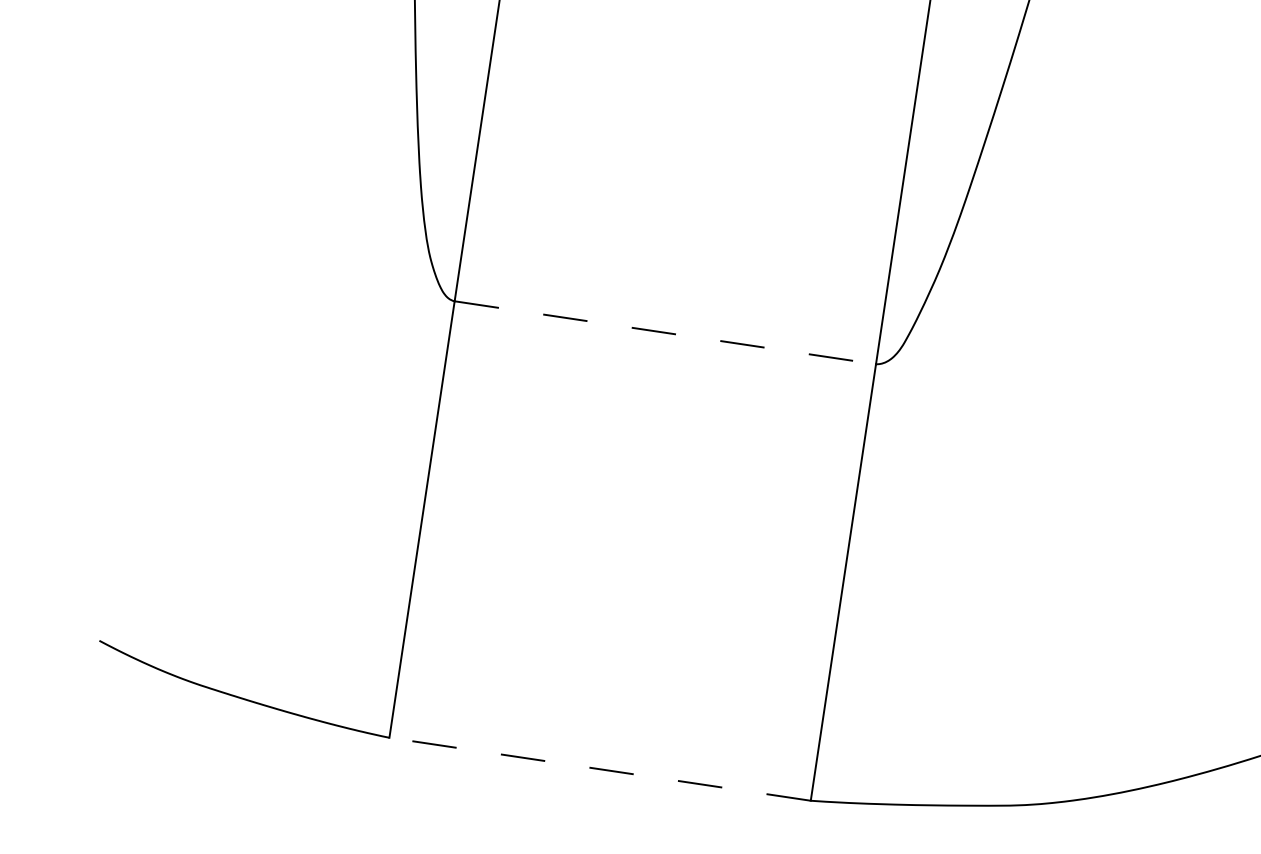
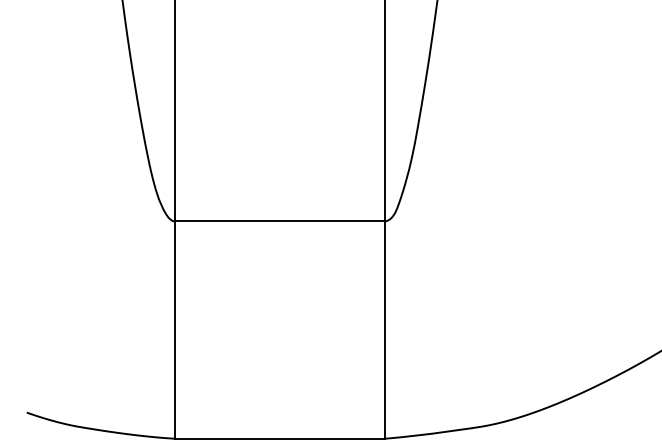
line: (664, 332) -> (279, 221), dashed -> solid
line: (599, 768) -> (279, 438), dashed -> solid

